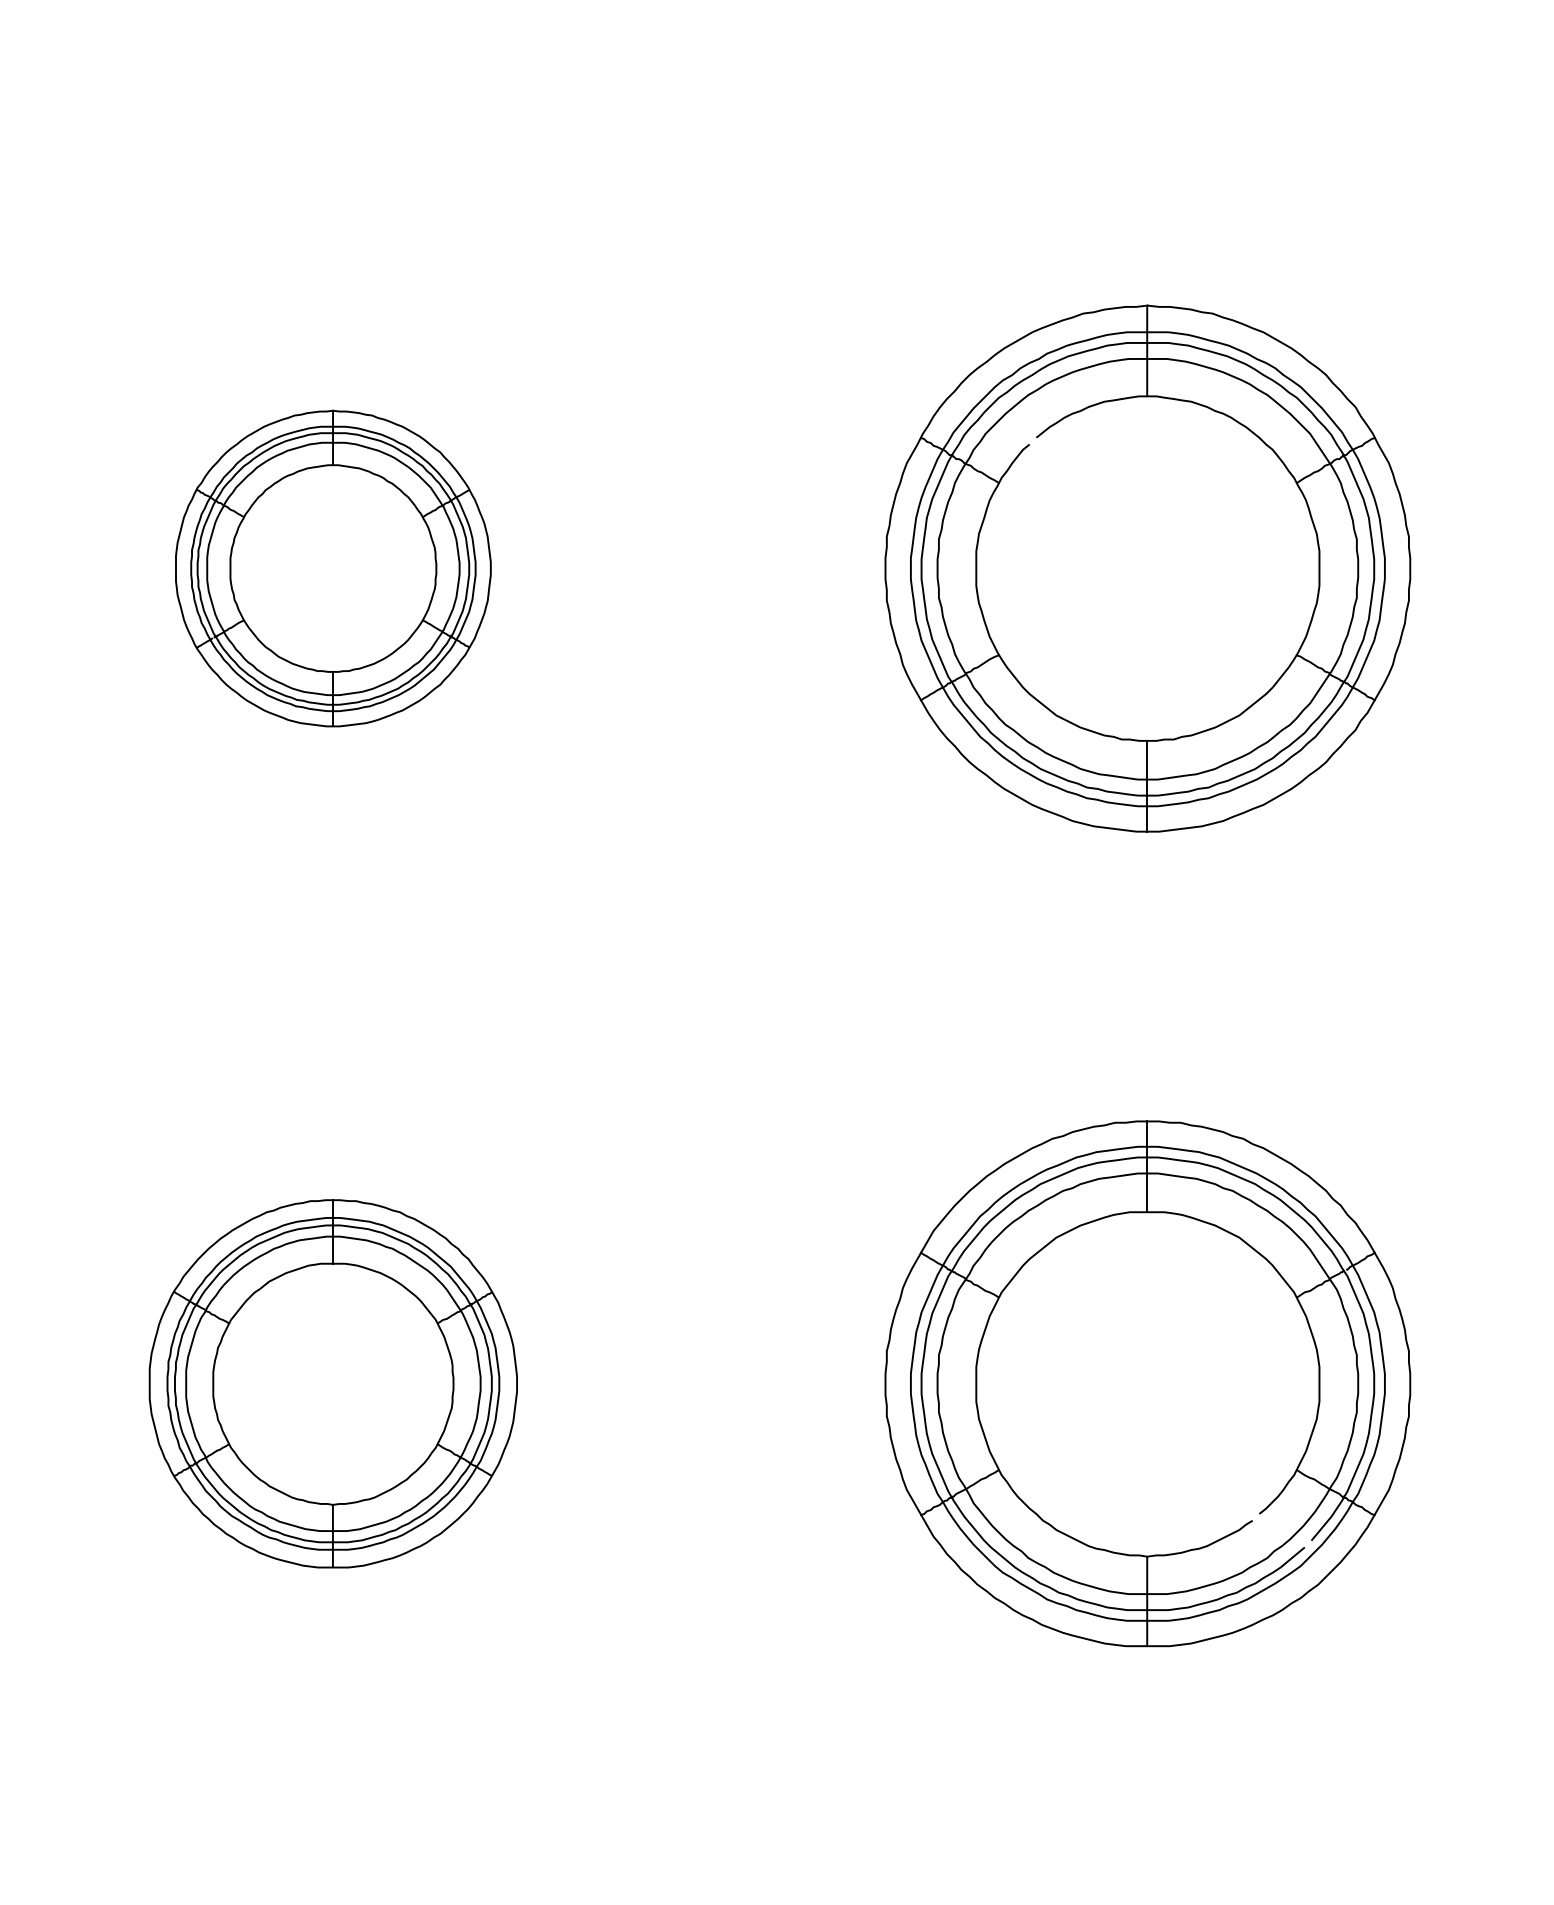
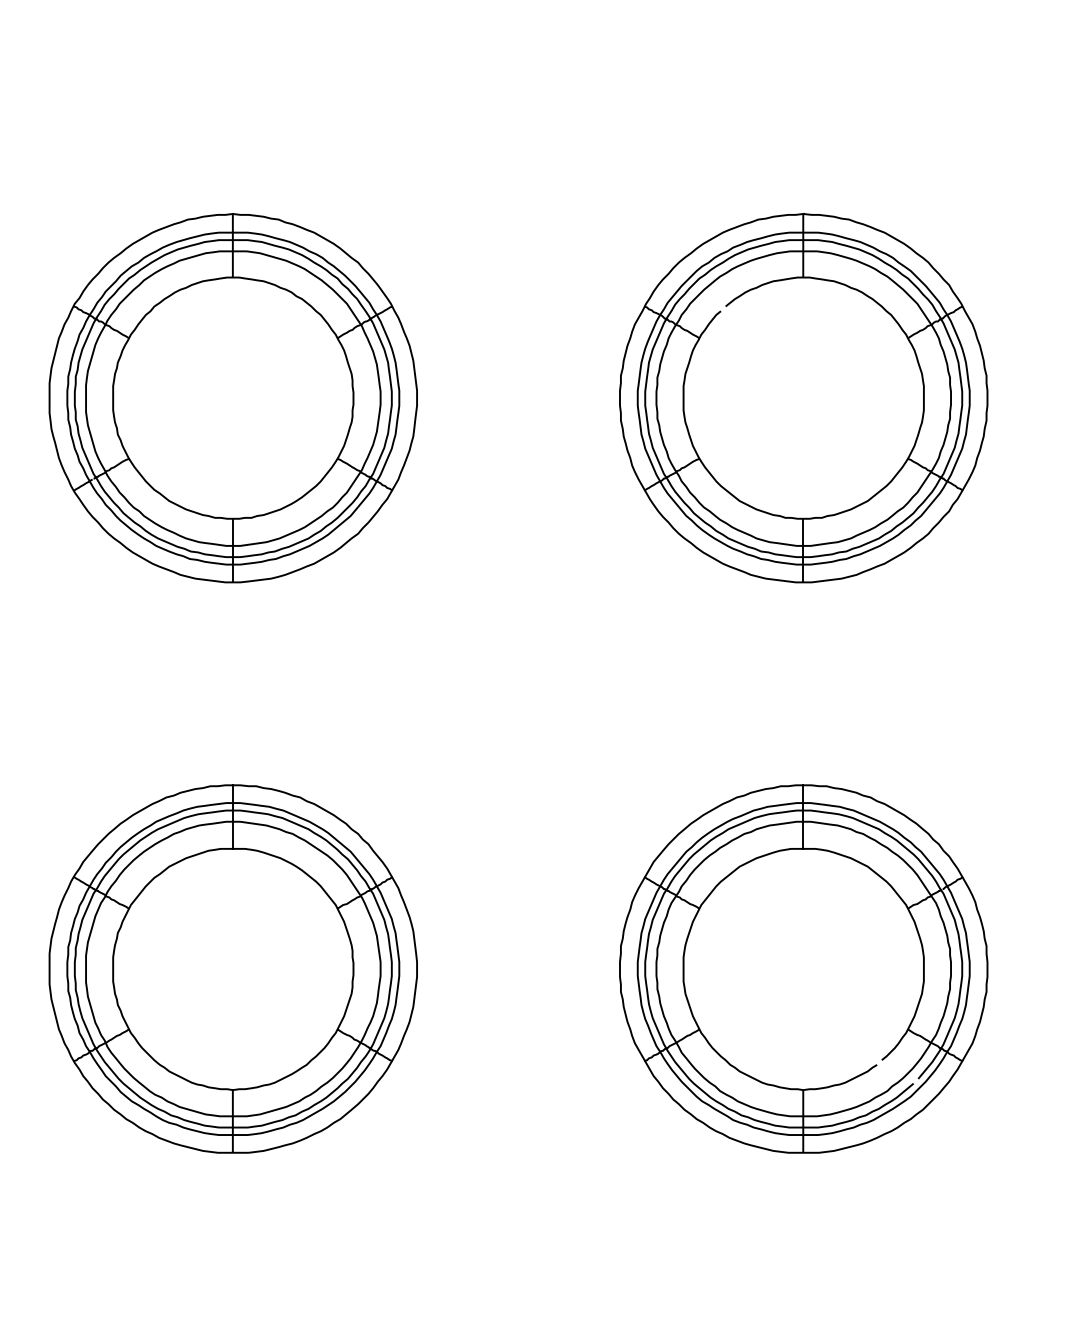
part: (333, 568) -> (233, 398), size x1.67
part: (333, 1383) -> (233, 968), size x1.43

